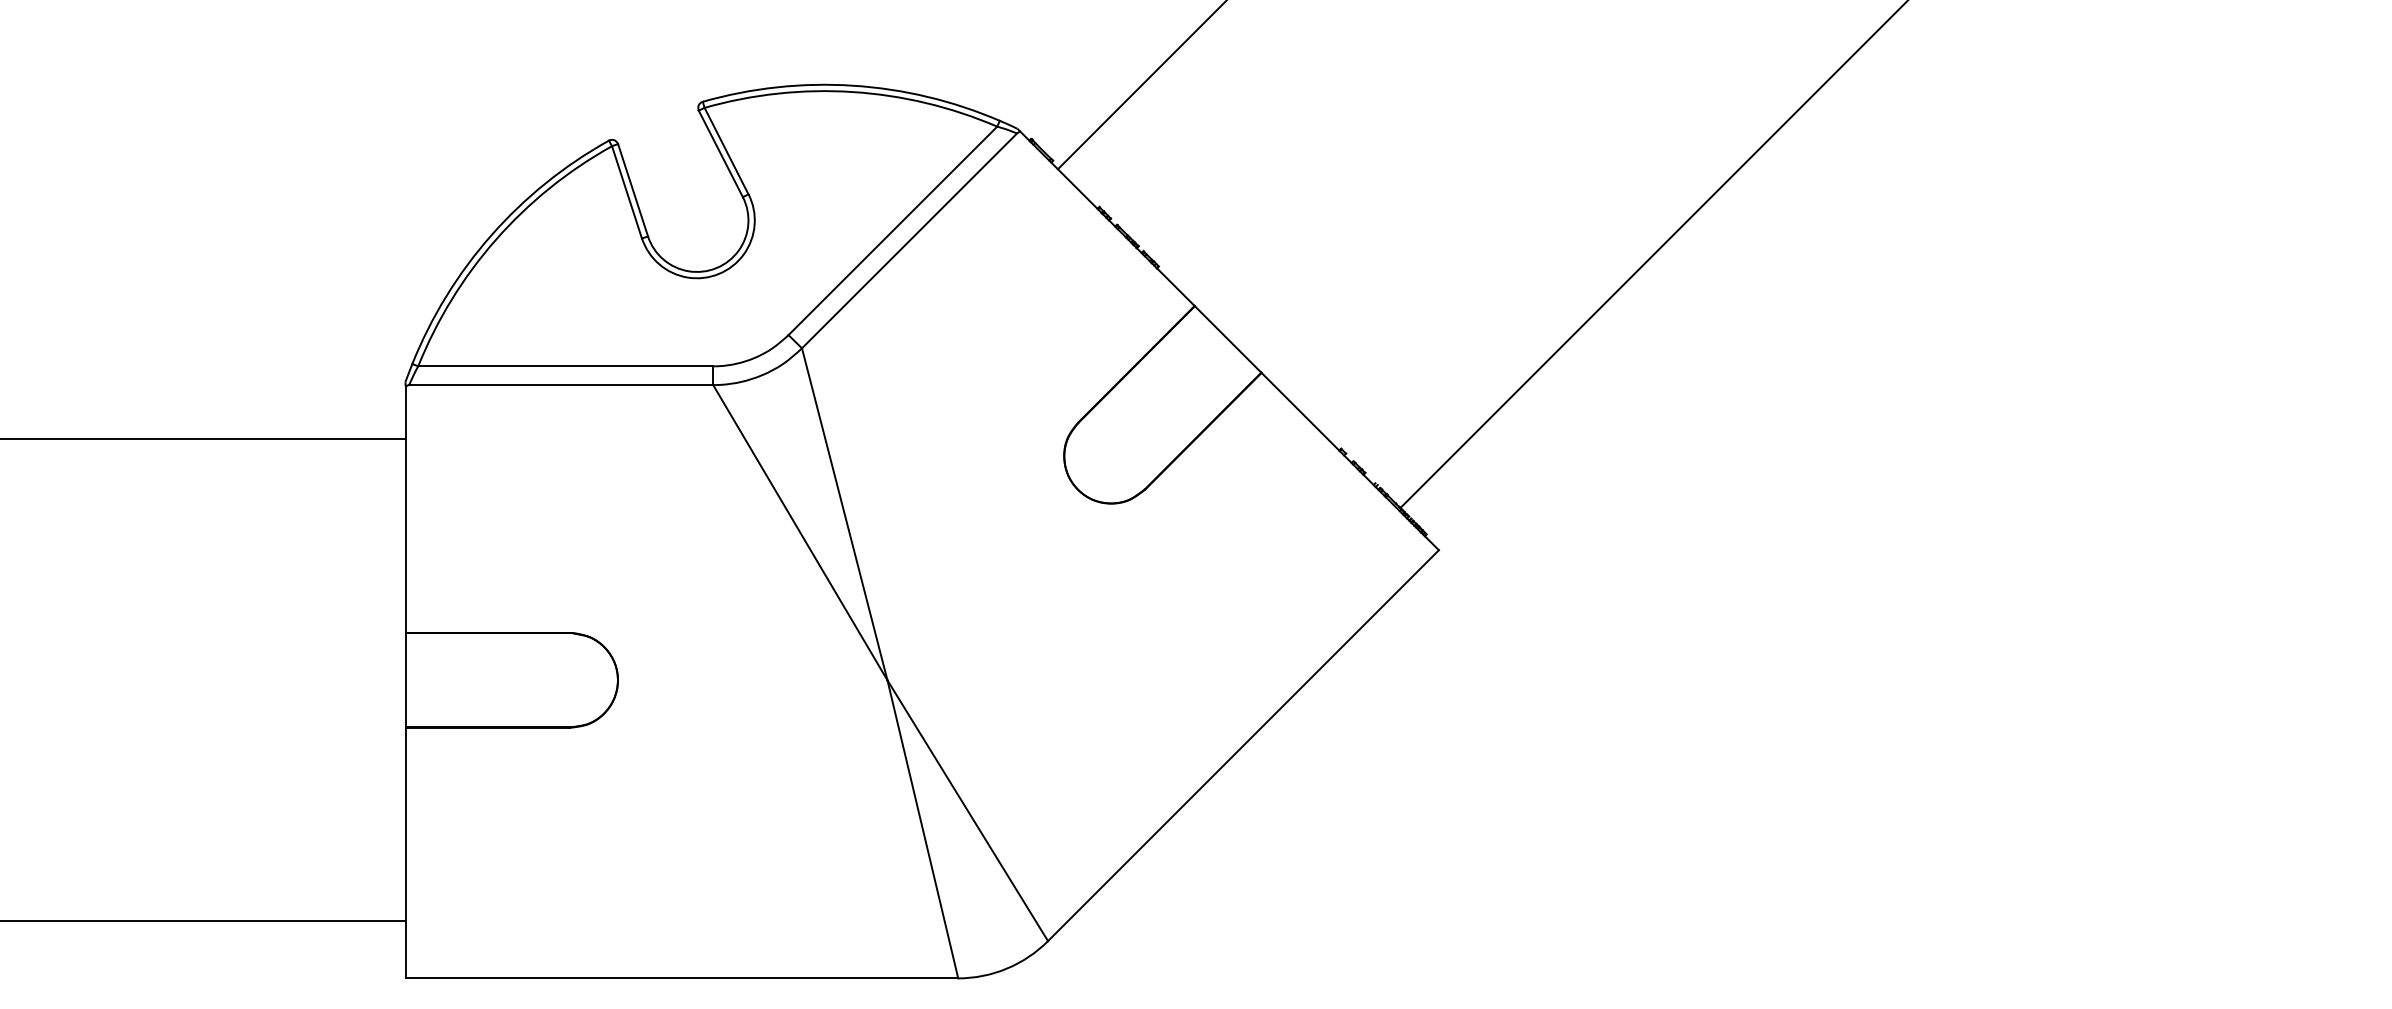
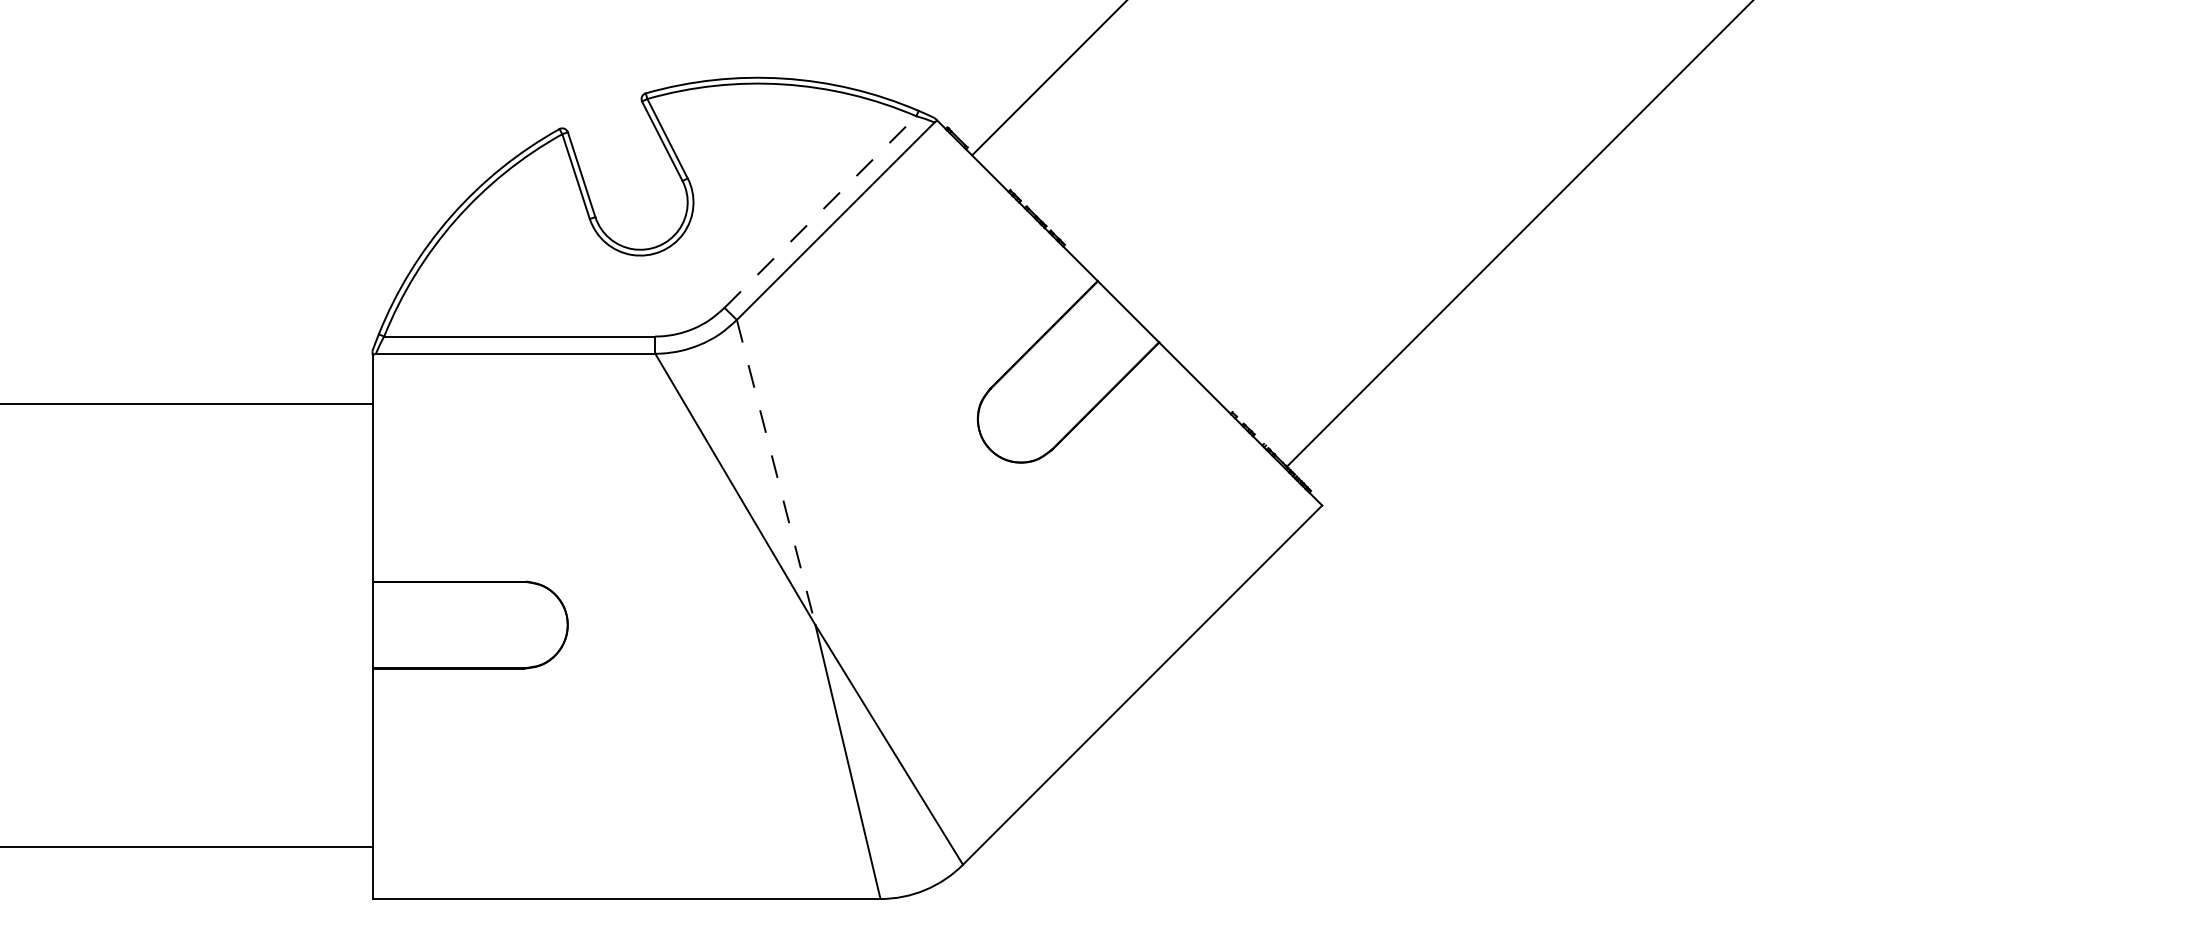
line: (892, 231) -> (820, 212), solid -> dashed
line: (845, 514) -> (776, 472), solid -> dashed

